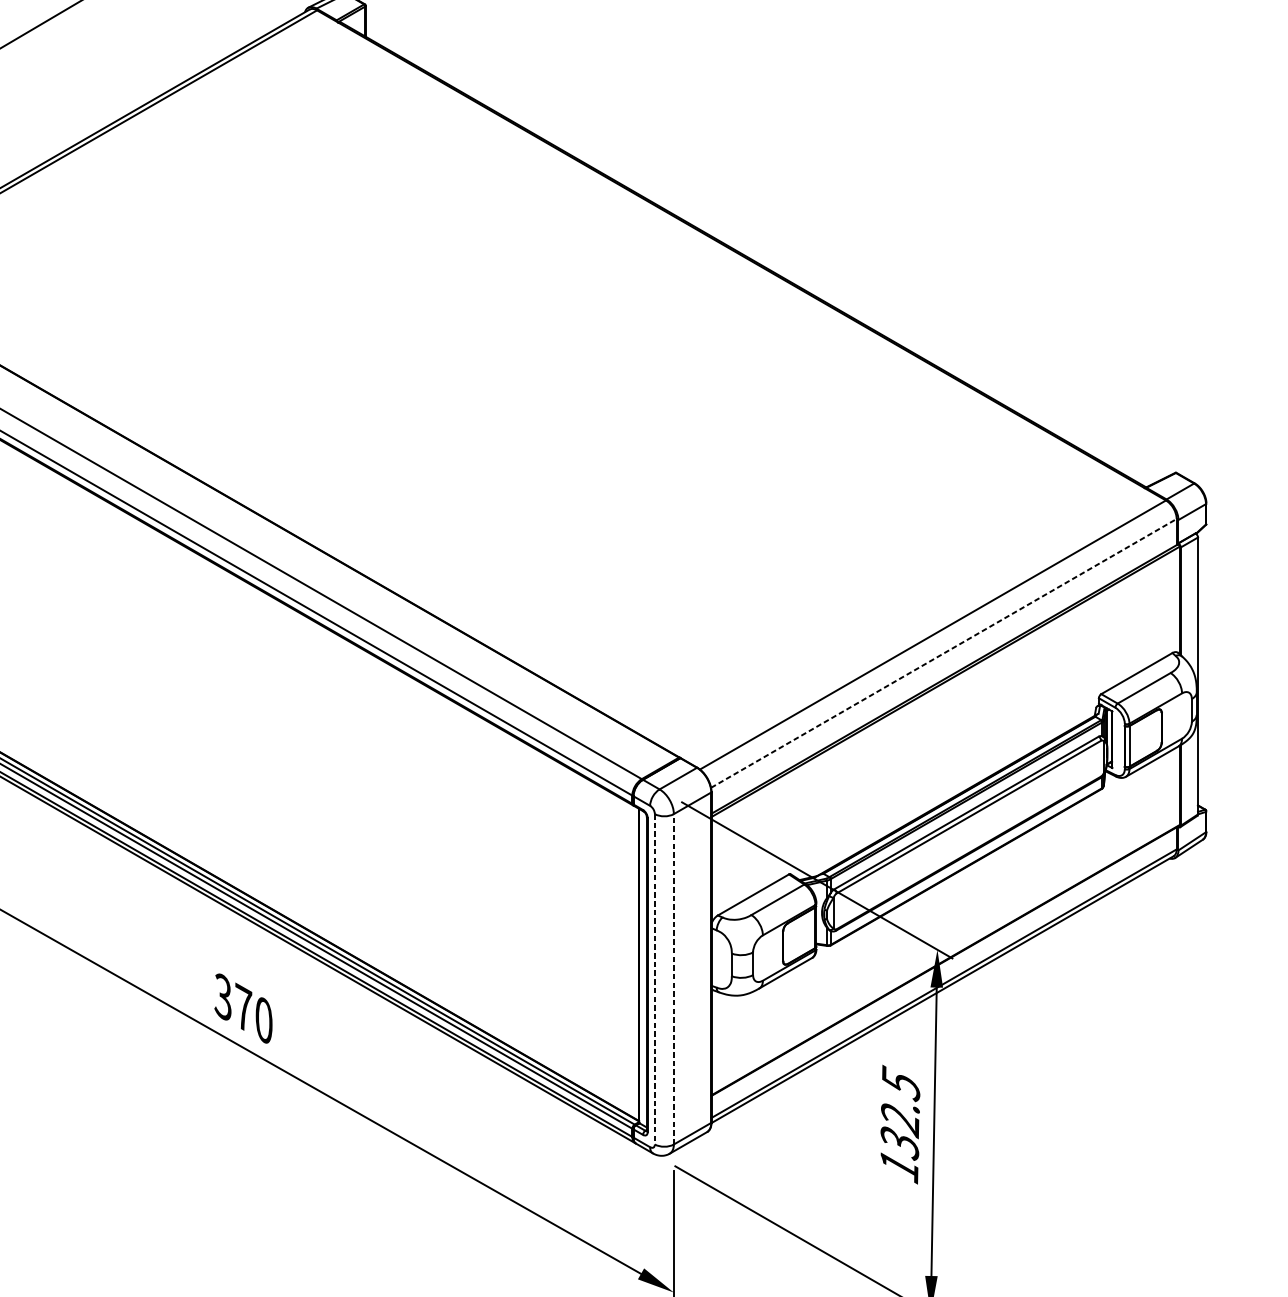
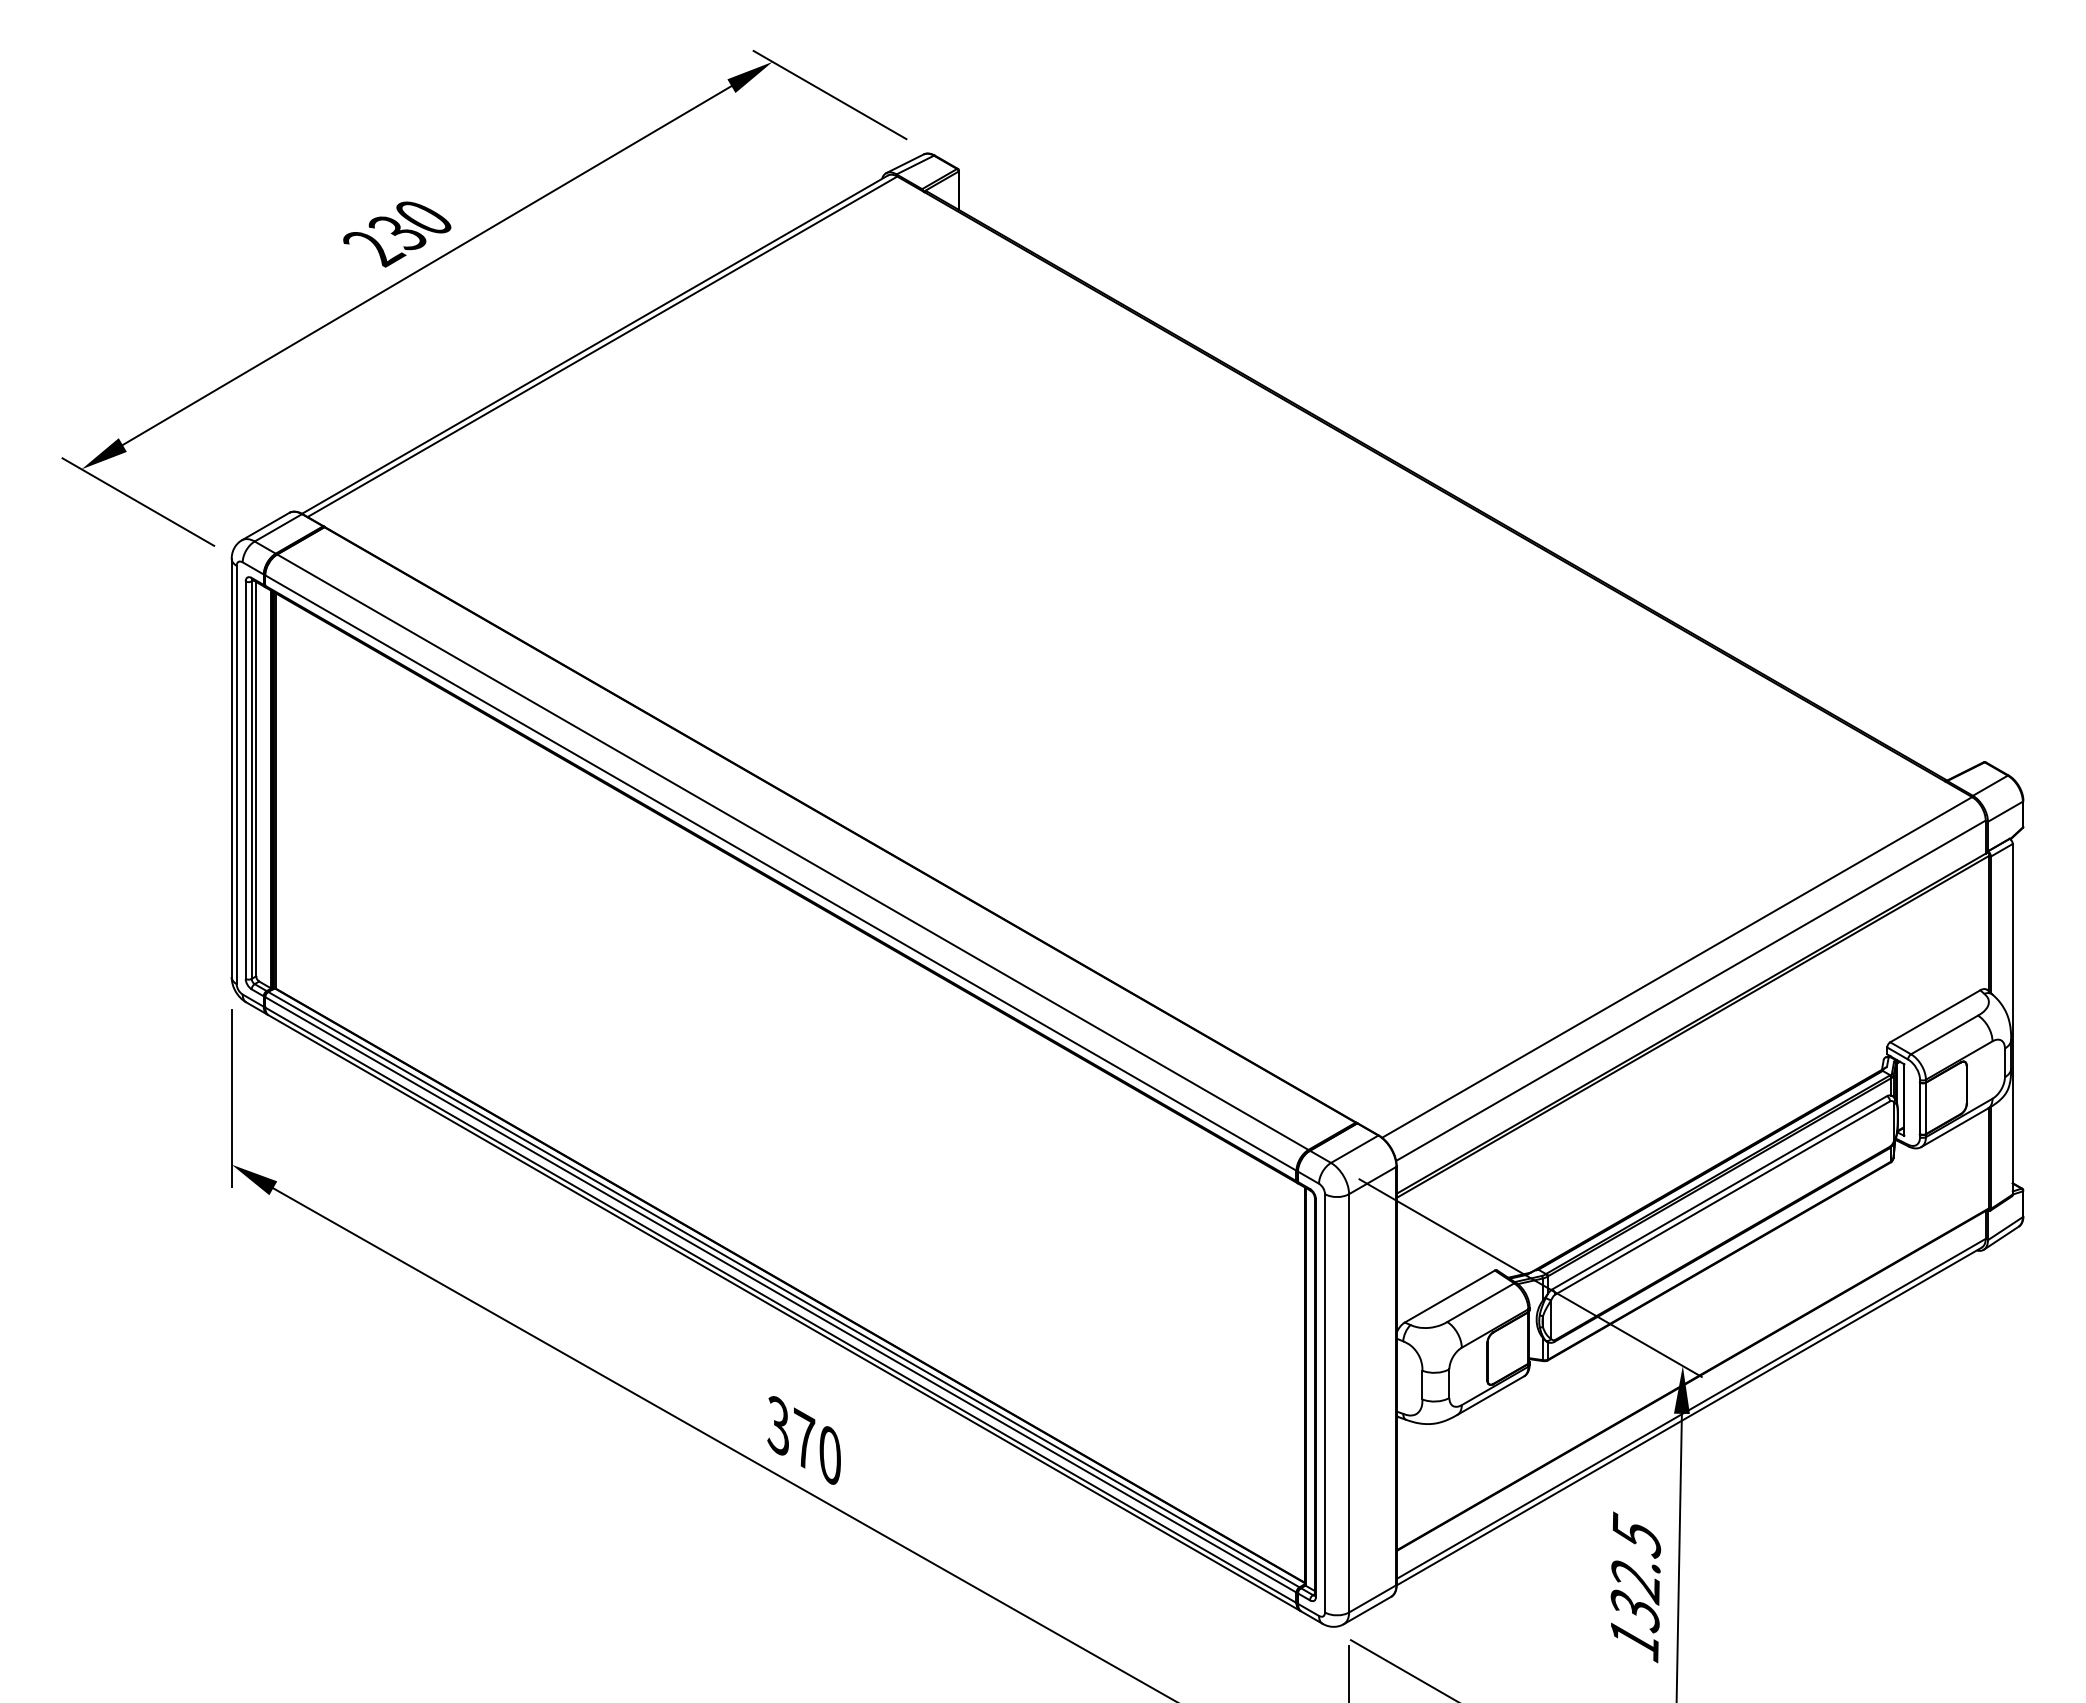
line: (944, 653) -> (1691, 990), dashed -> solid
line: (674, 978) -> (1349, 1402), dashed -> solid
line: (655, 979) -> (1325, 1403), dashed -> solid

